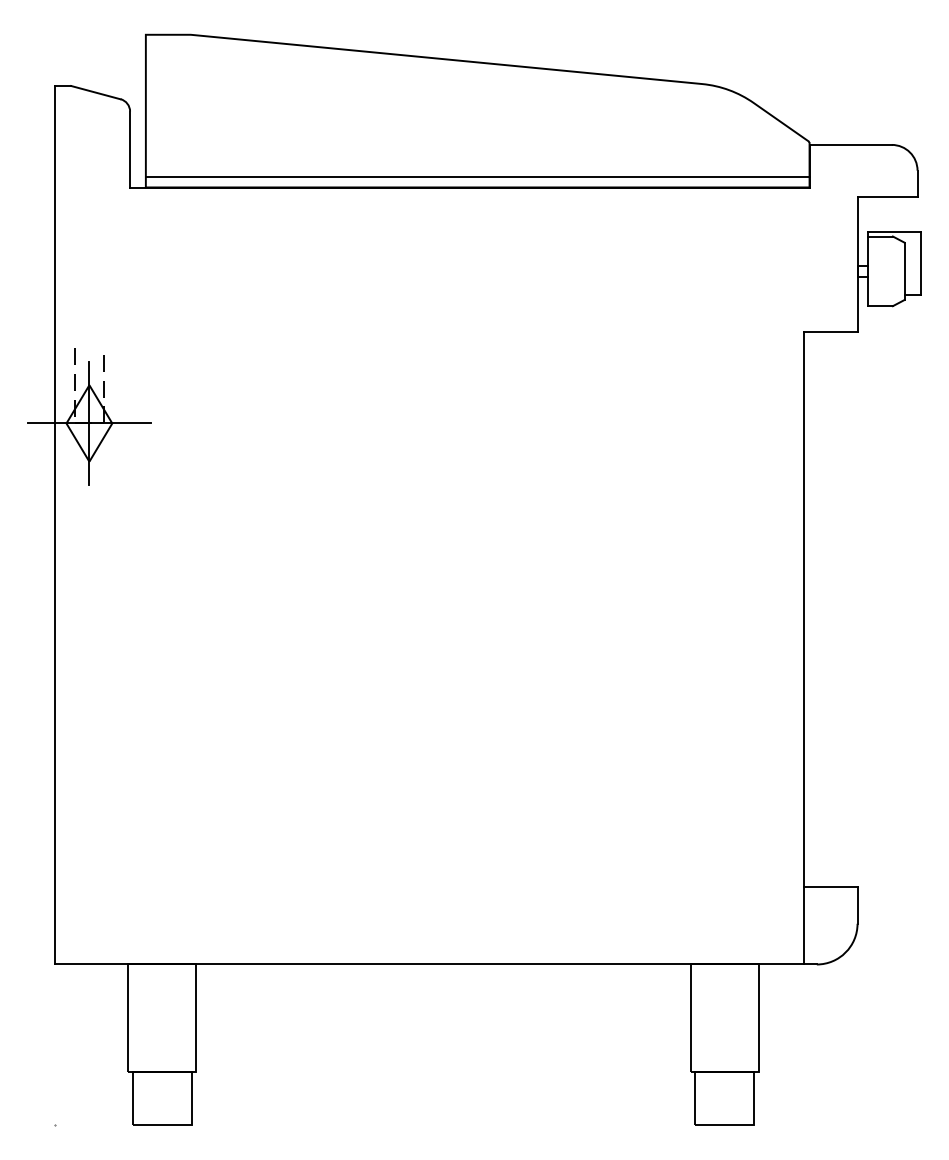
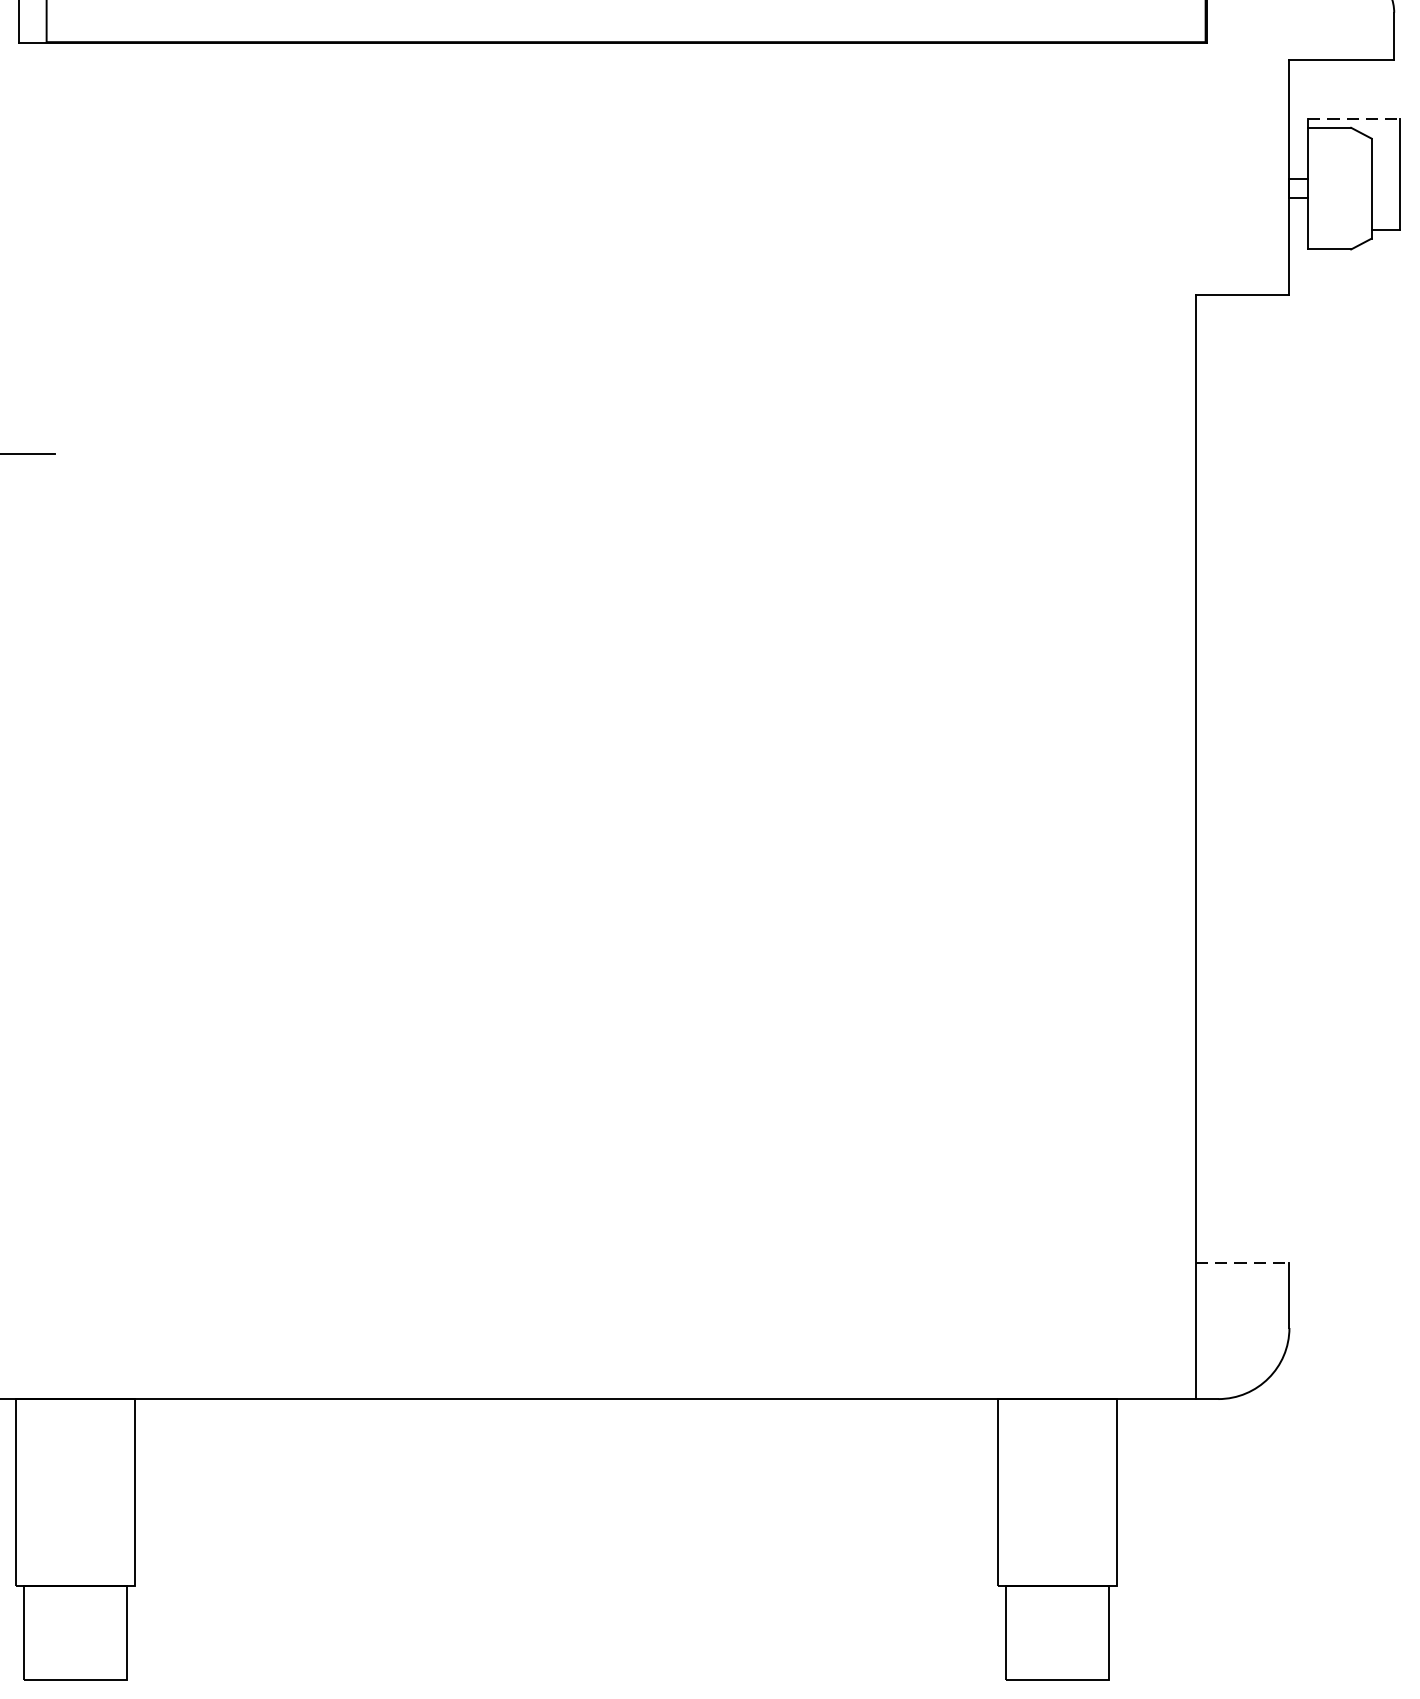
line: (477, 176) -> (625, 23), removed
line: (895, 231) -> (1355, 119), solid -> dashed
line: (830, 886) -> (1242, 1262), solid -> dashed

